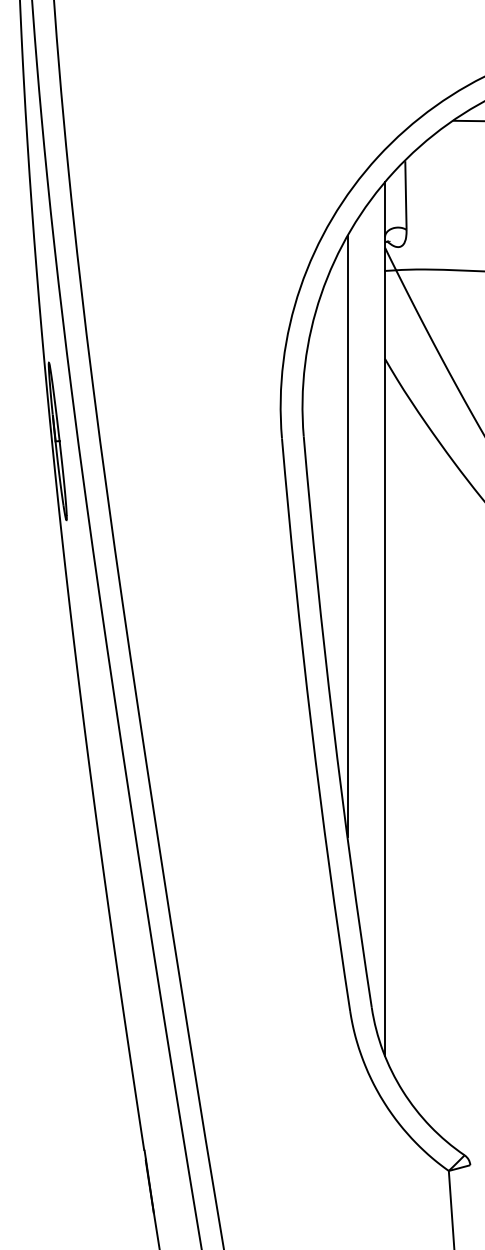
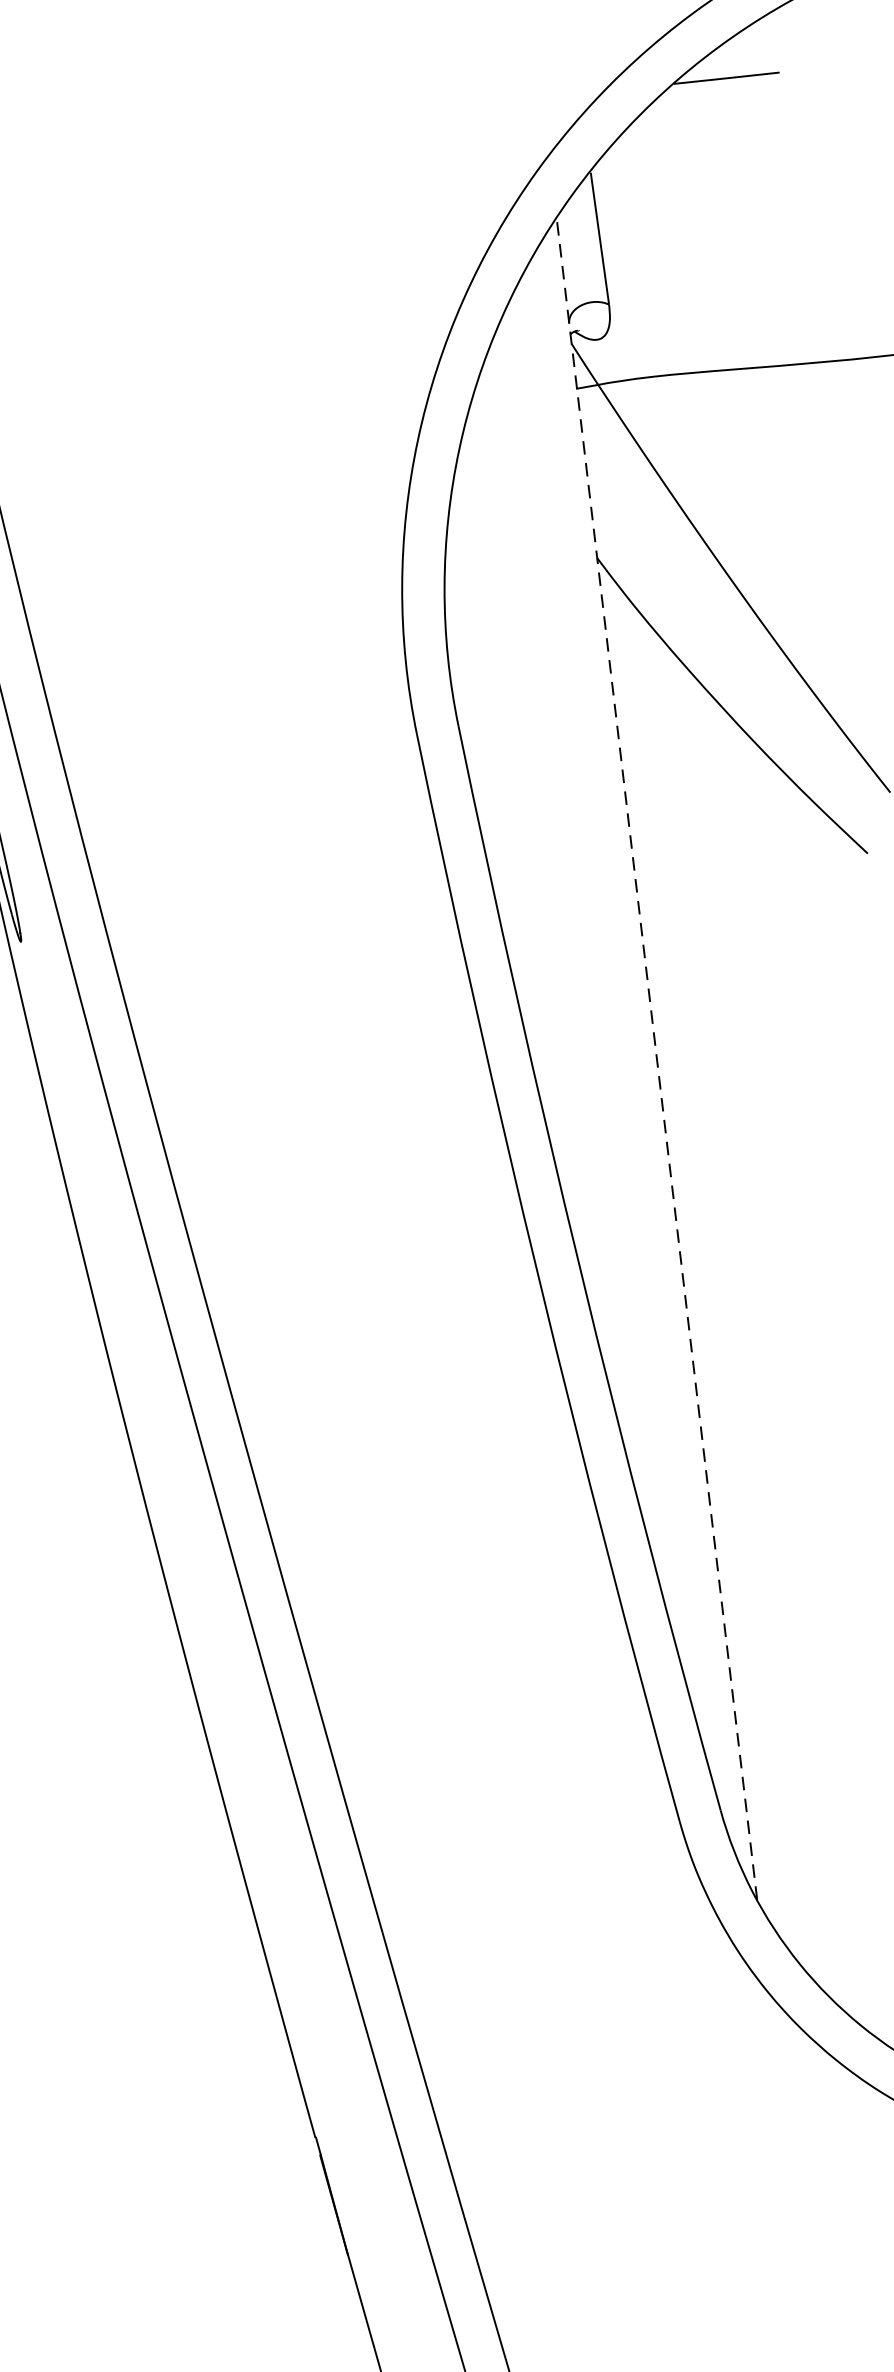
line: (347, 535) -> (565, 906), removed
line: (385, 618) -> (657, 1057), solid -> dashed

